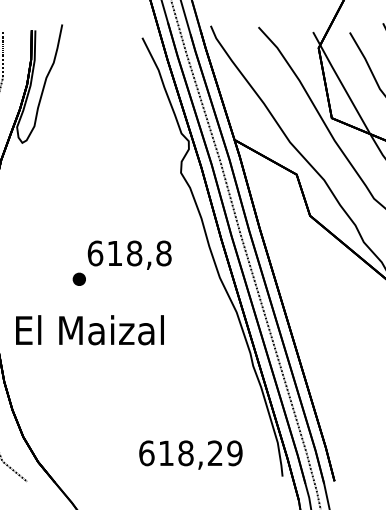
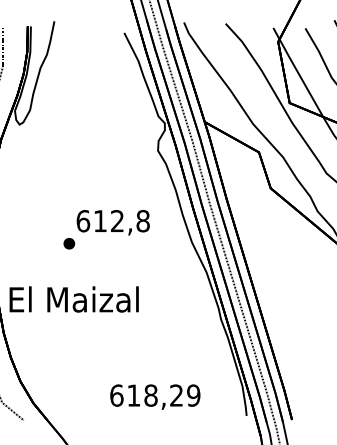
text: (134, 253) -> (117, 221), 618,8 -> 612,8
text: (89, 330) -> (73, 299), moved
text: (190, 454) -> (154, 396), moved

